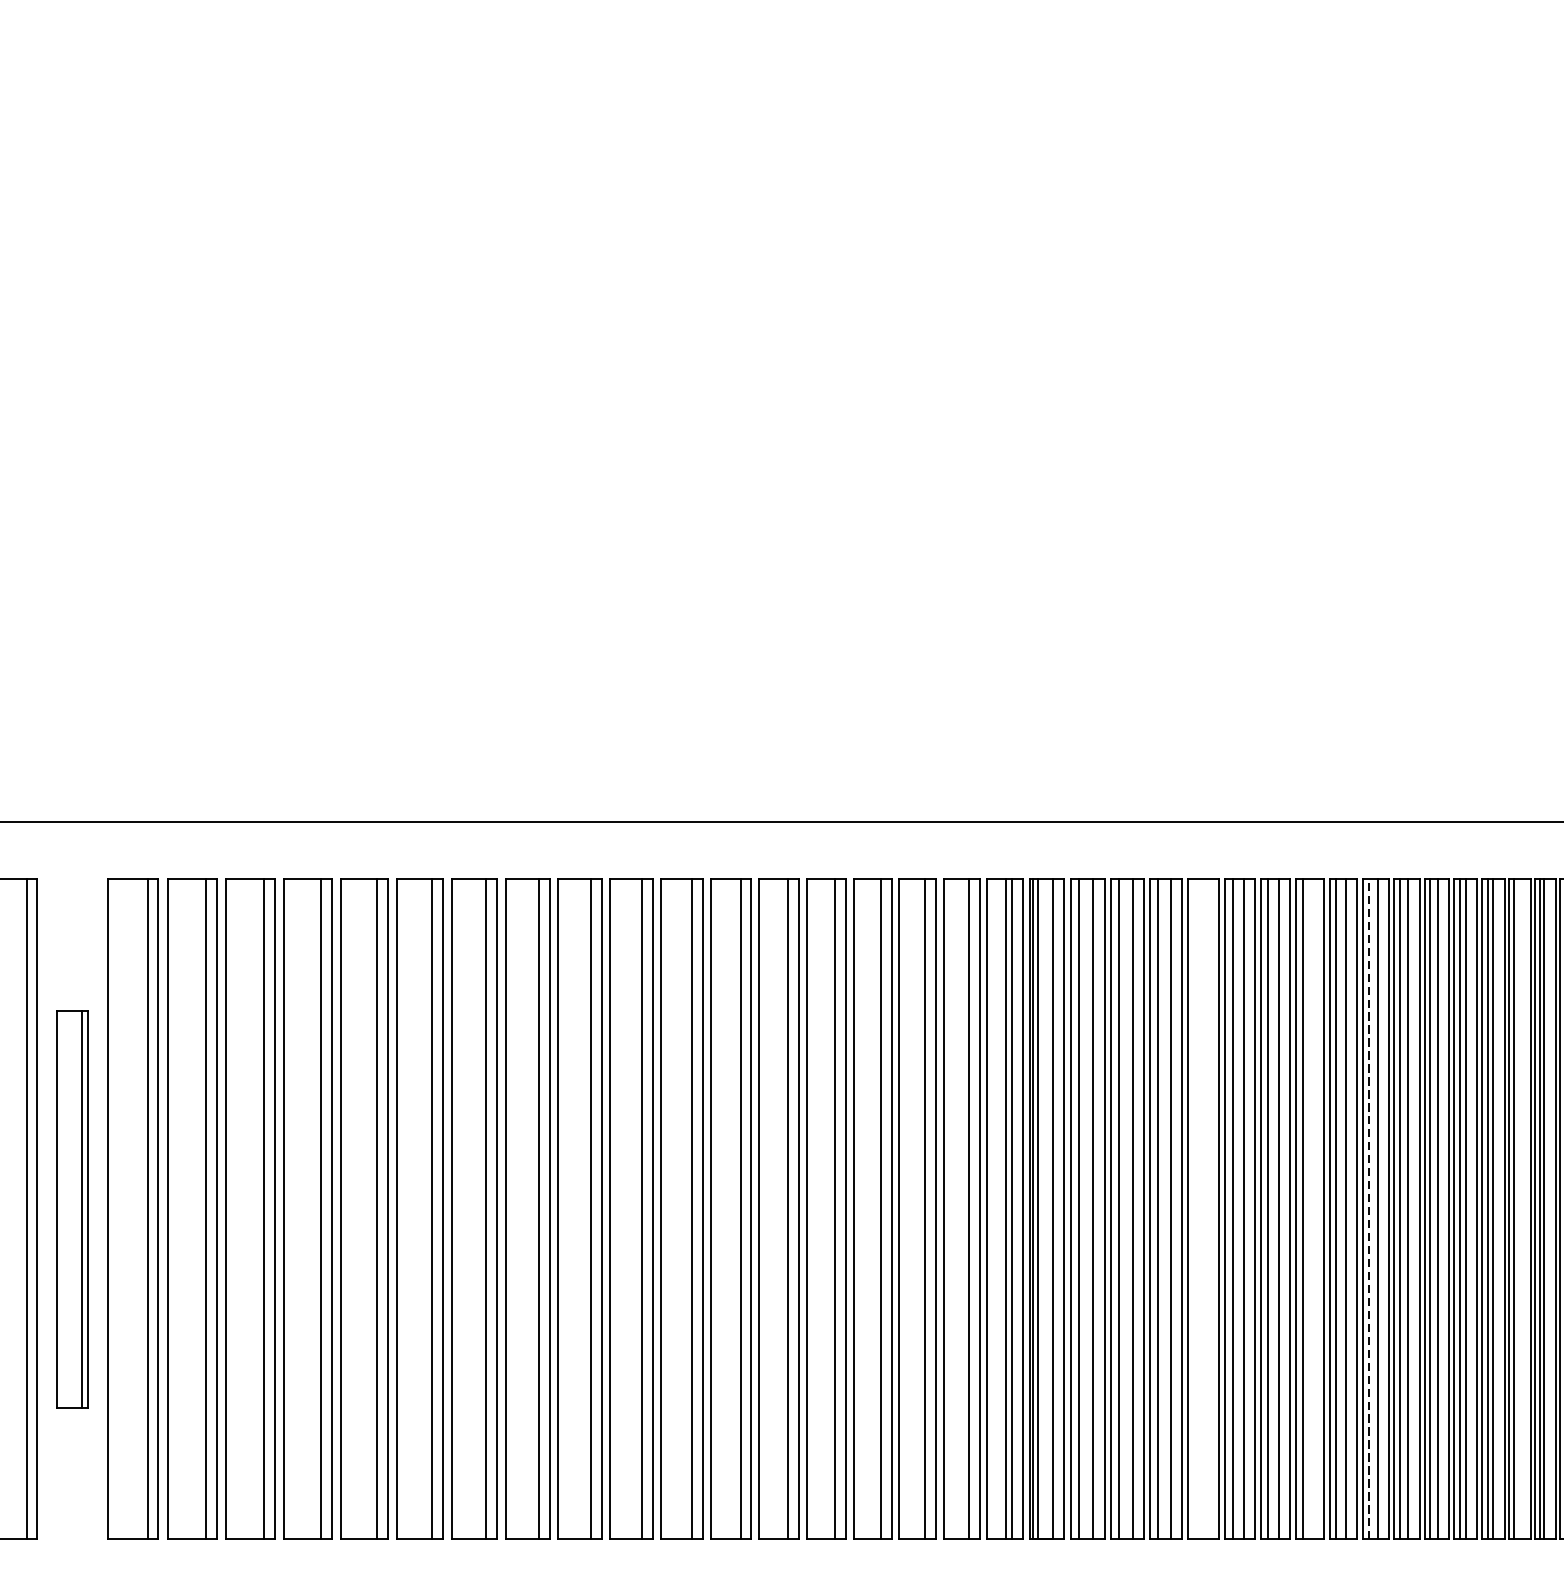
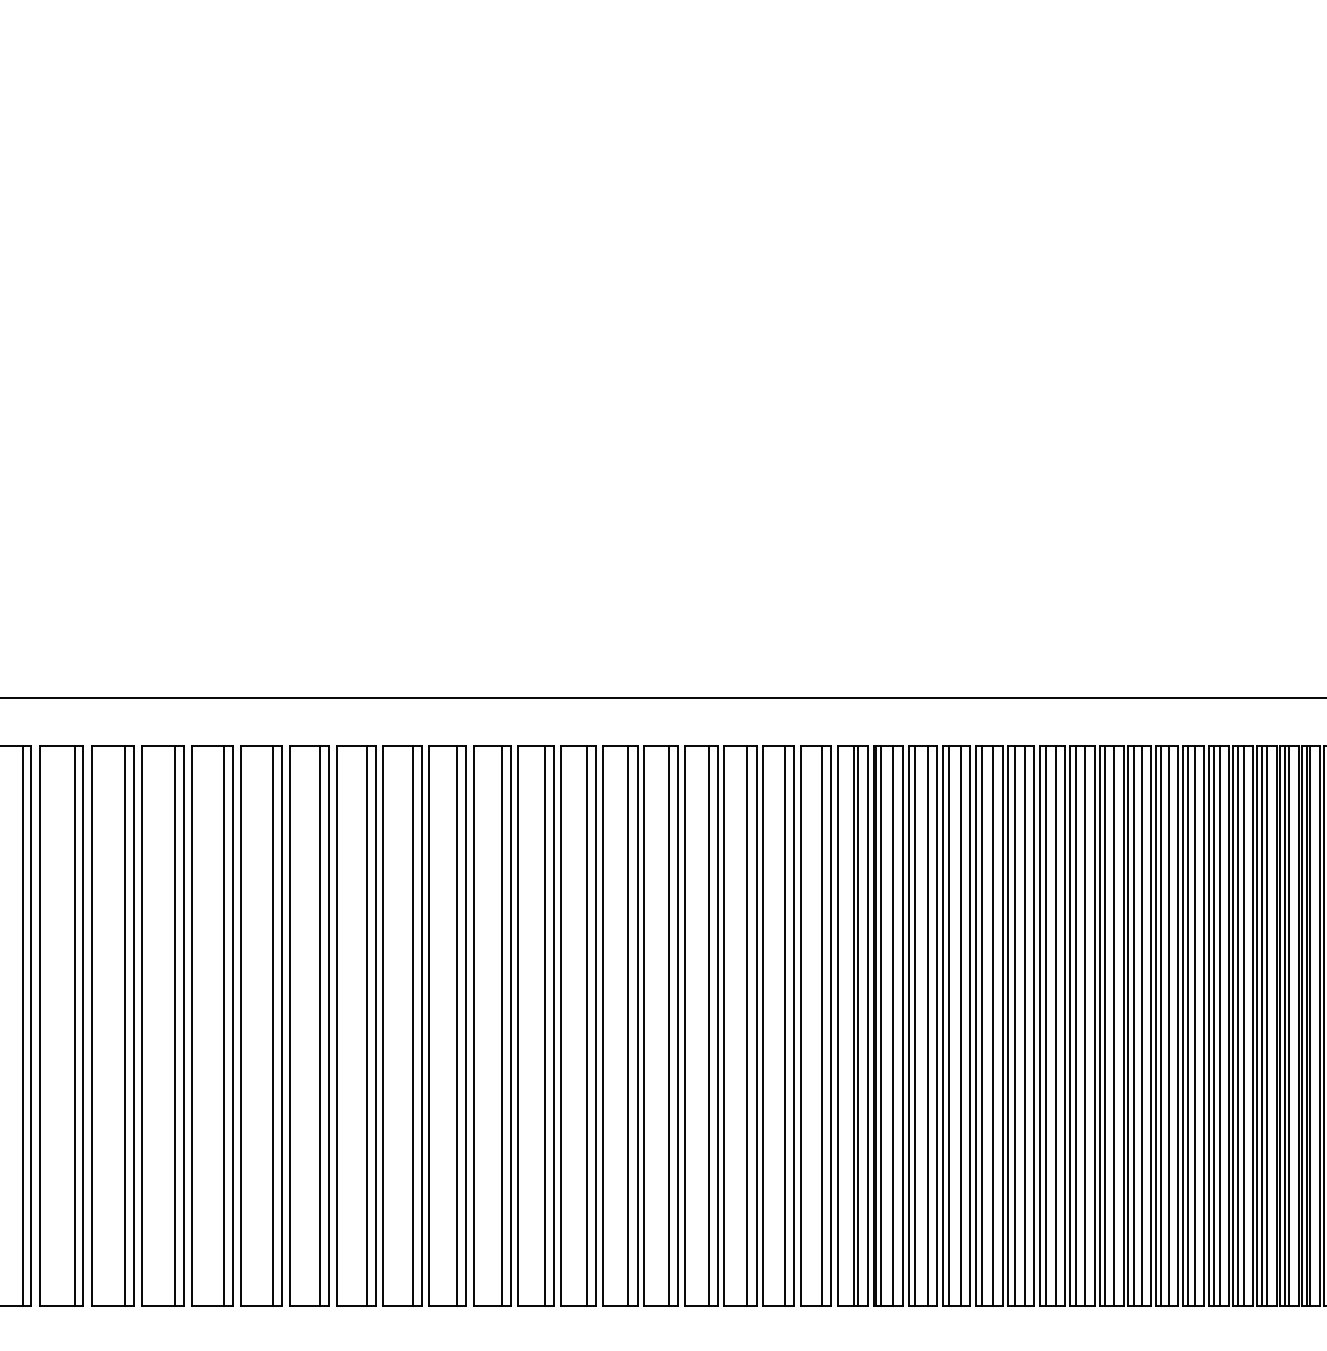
part: (72, 1209) -> (61, 1025), size x1.67
line: (1195, 1209) -> (1014, 1025), added
line: (1207, 1209) -> (1024, 1025), added
line: (1312, 1209) -> (1113, 1025), added
line: (1369, 1209) -> (1161, 1025), dashed -> solid
line: (1518, 1209) -> (1288, 1025), added

